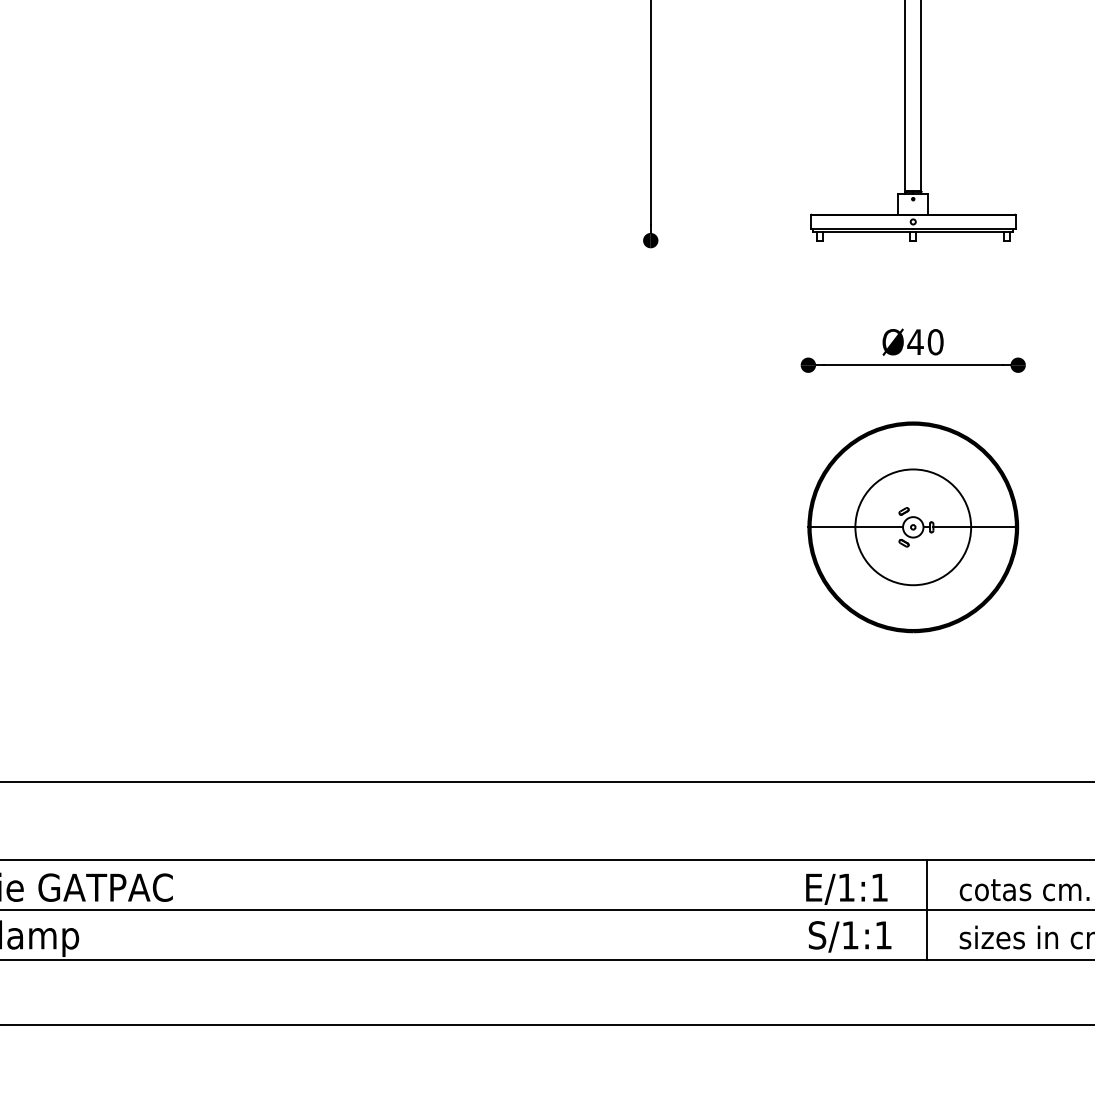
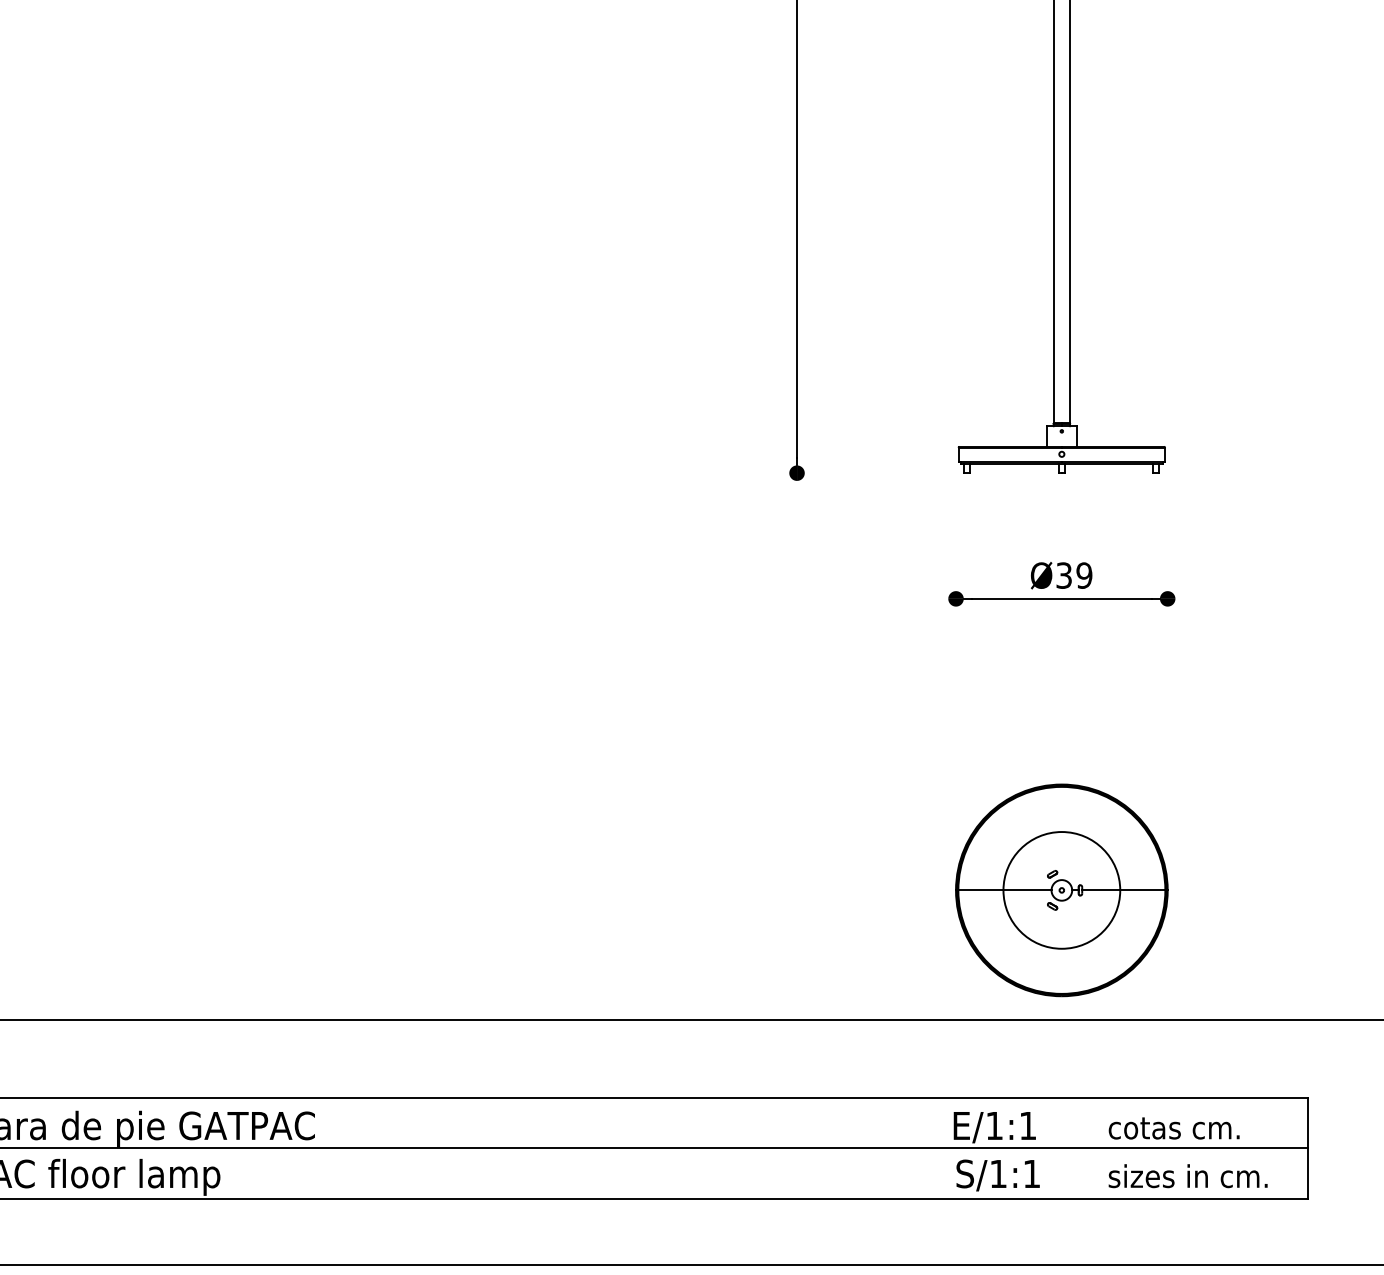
text: (924, 342) -> (1073, 575), Ø40 -> Ø39
part: (912, 527) -> (1061, 890), moved
line: (926, 910) -> (1075, 1148), removed

